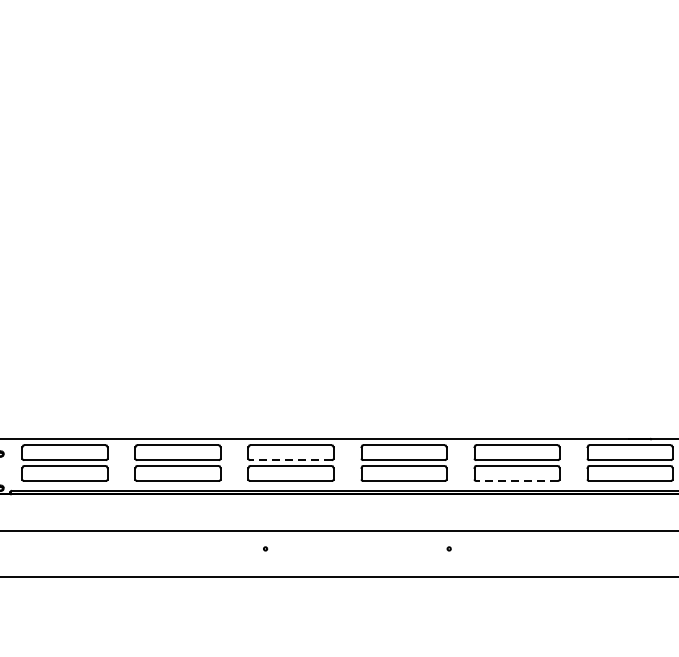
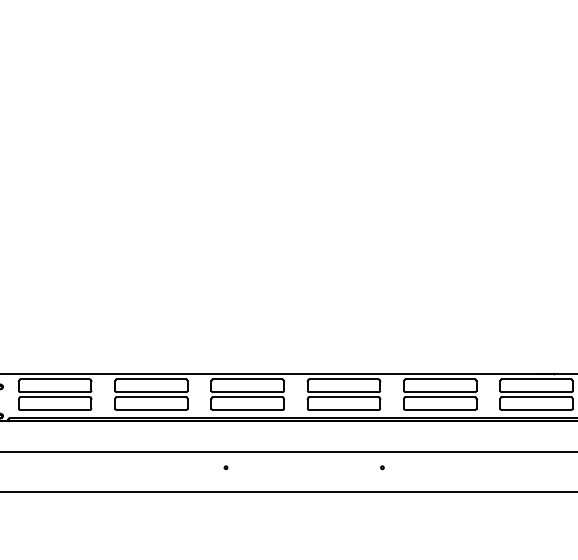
line: (290, 460) -> (247, 392), dashed -> solid
line: (517, 480) -> (440, 409), dashed -> solid

